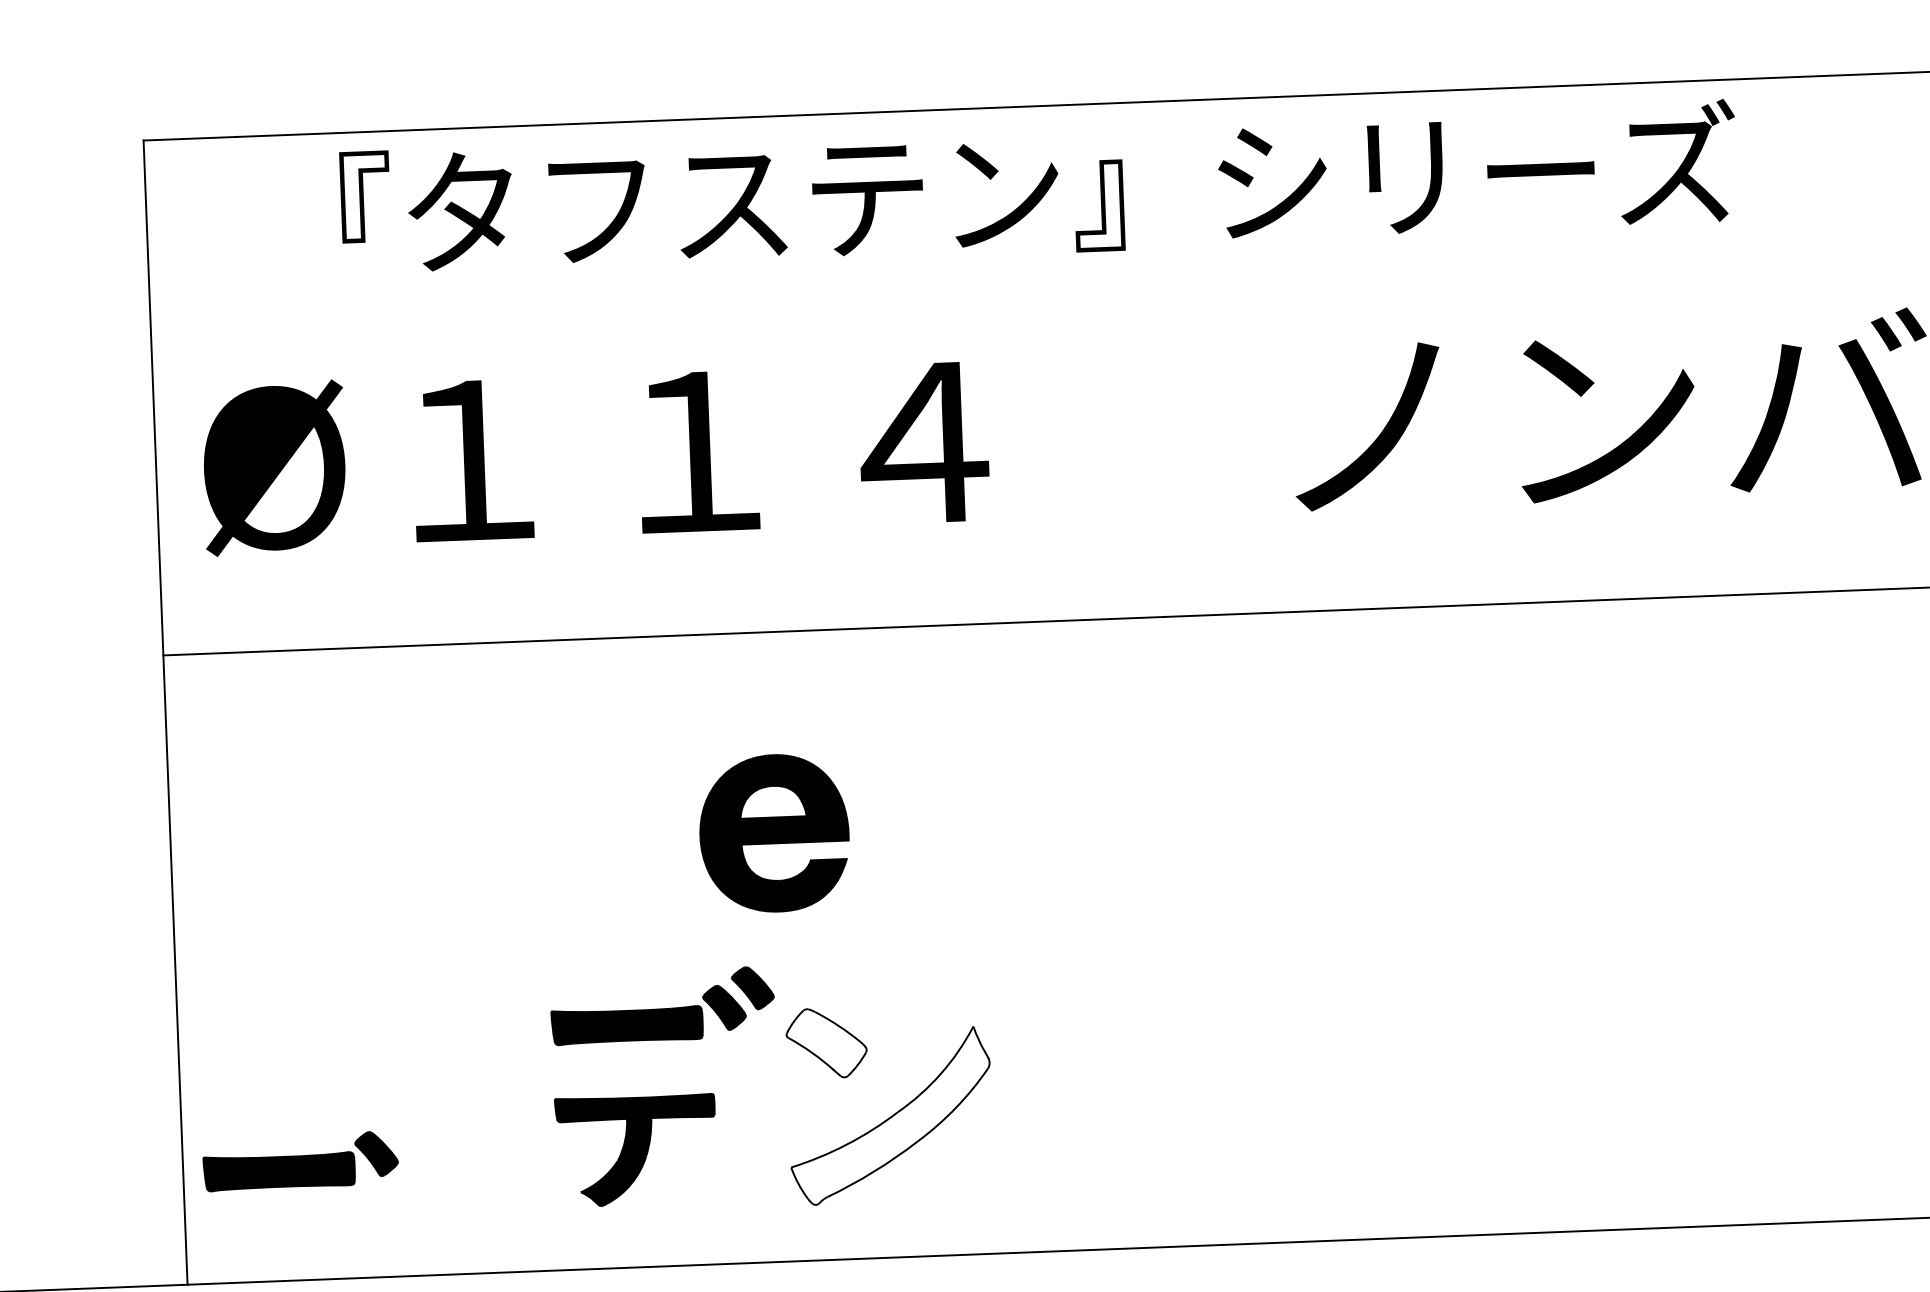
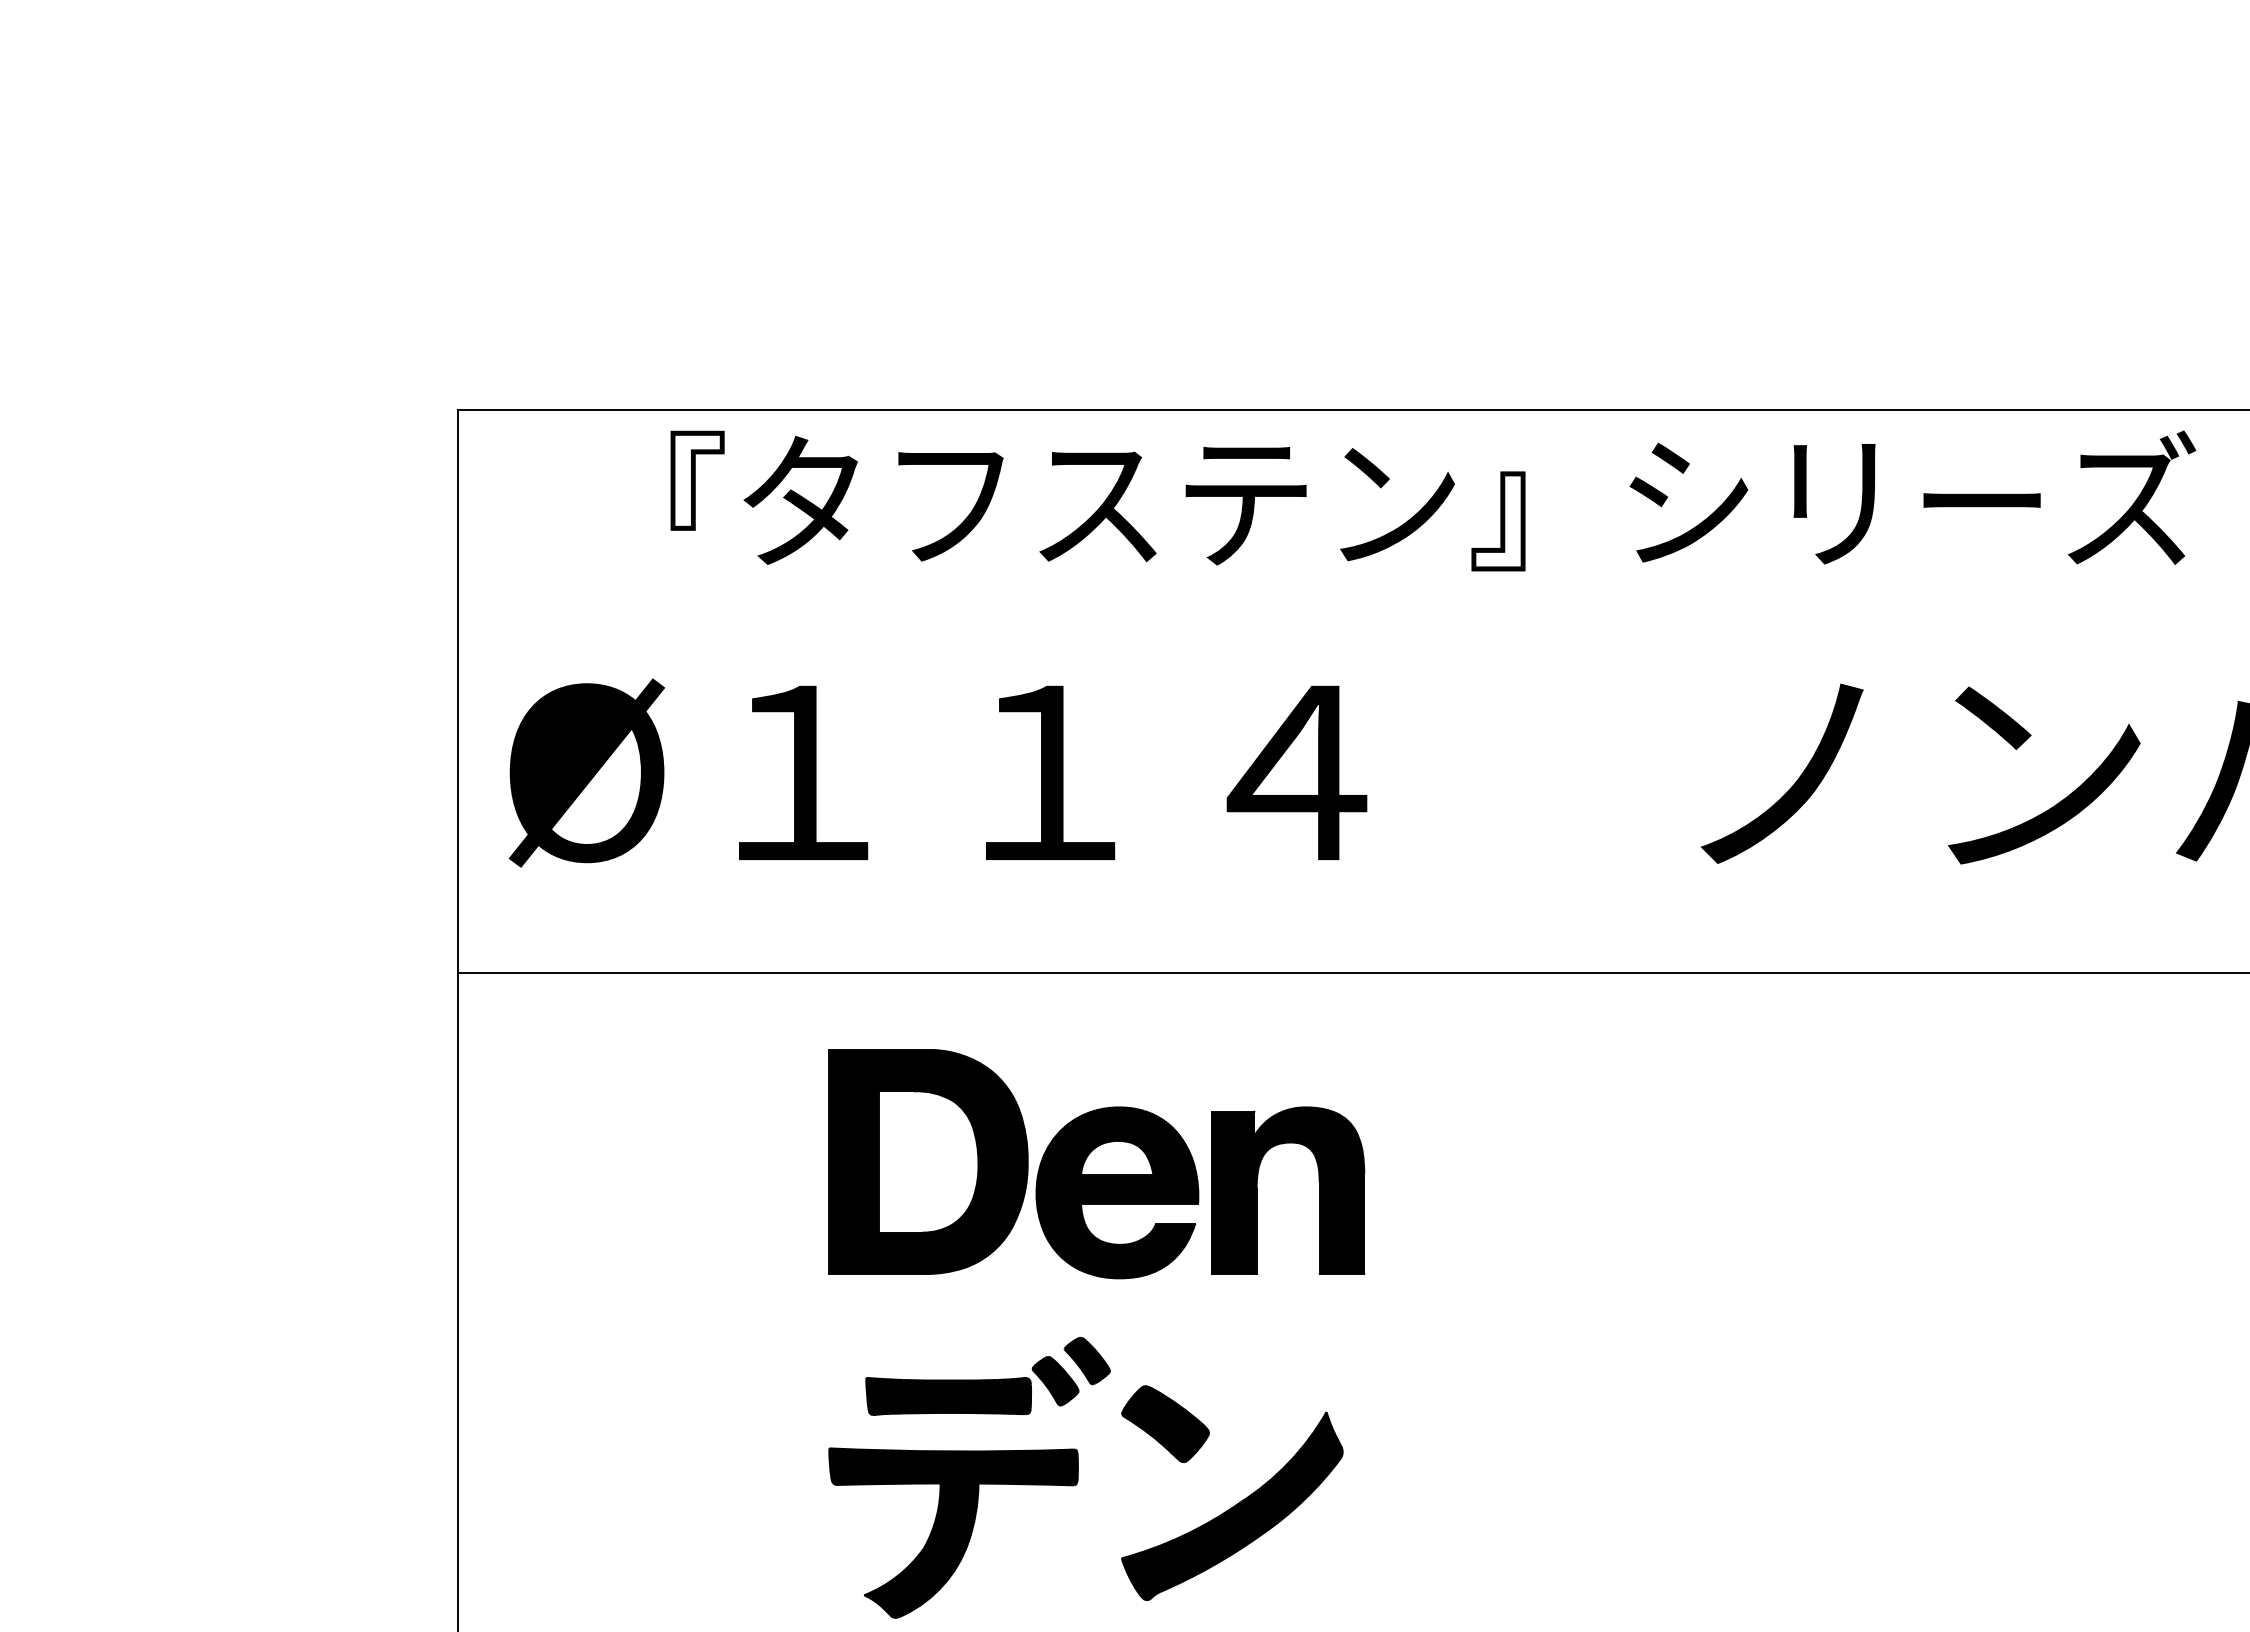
part: (600, 811) -> (928, 1161), added
part: (902, 826) -> (1257, 1190), added
fill: (826, 1043) -> (1165, 1424), added
fill: (889, 1116) -> (1231, 1506), added
part: (636, 1149) -> (953, 1532), size x1.43
part: (300, 1160) -> (586, 1530), removed

